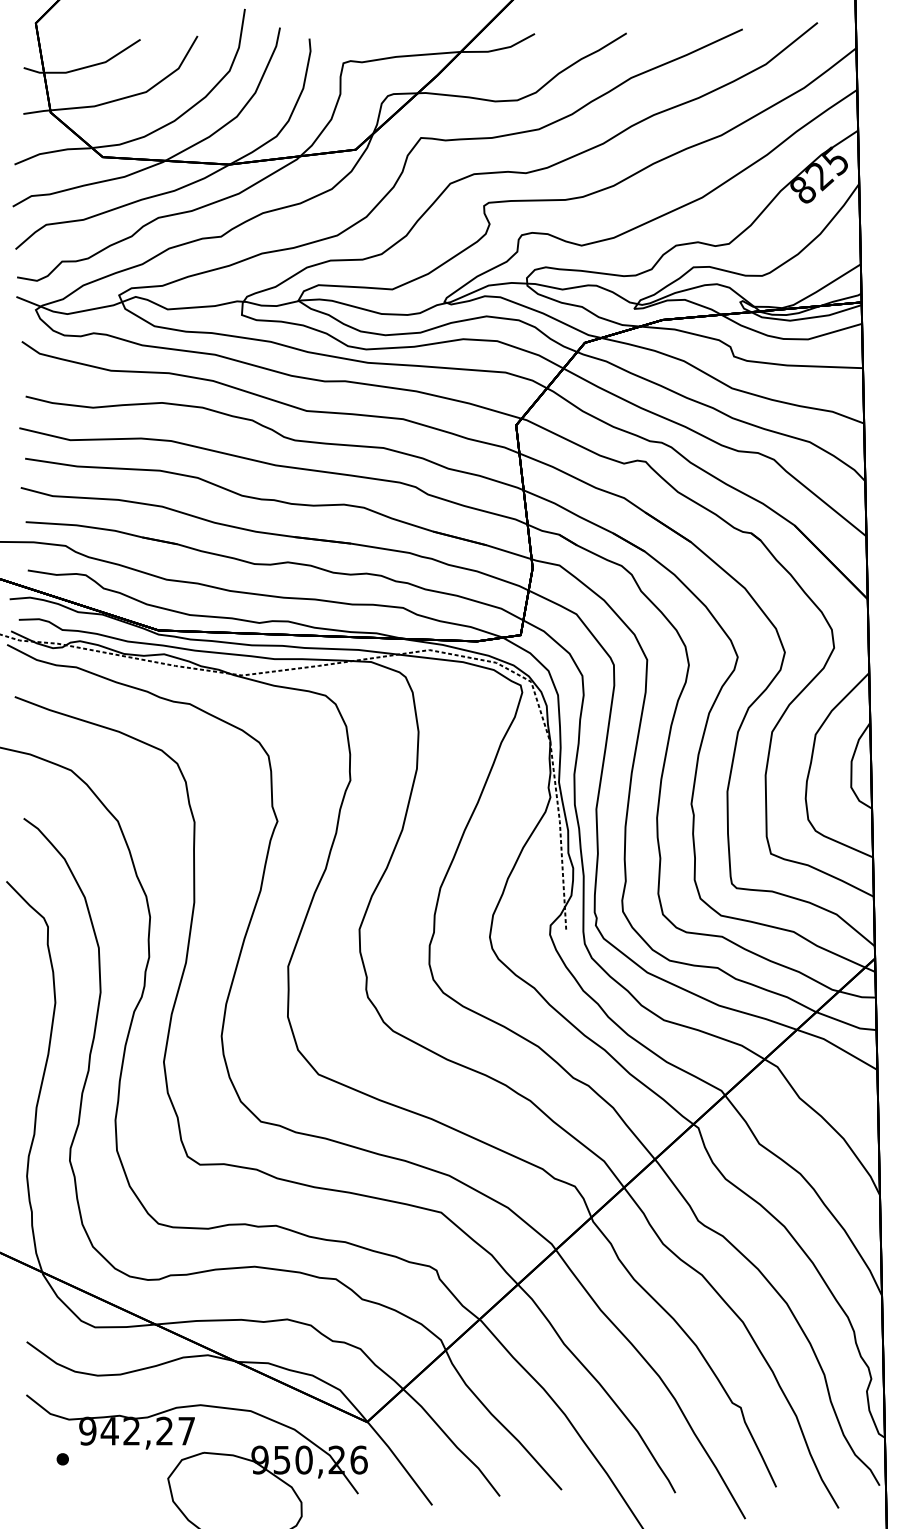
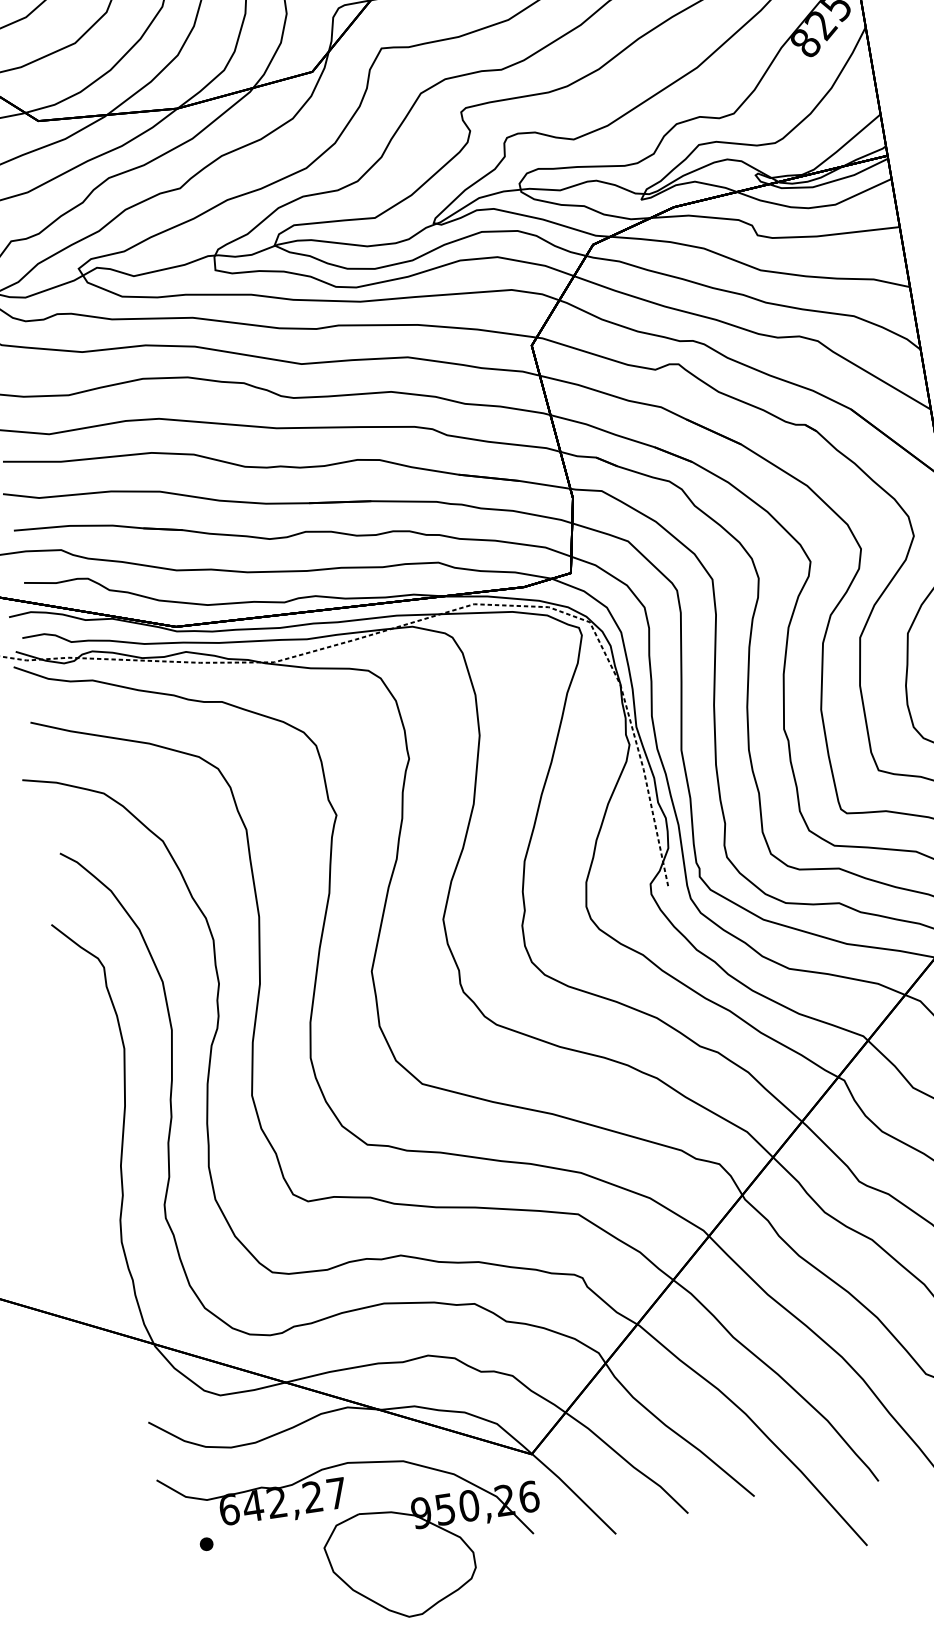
text: (87, 1430) -> (228, 1508), 942,27 -> 642,27

